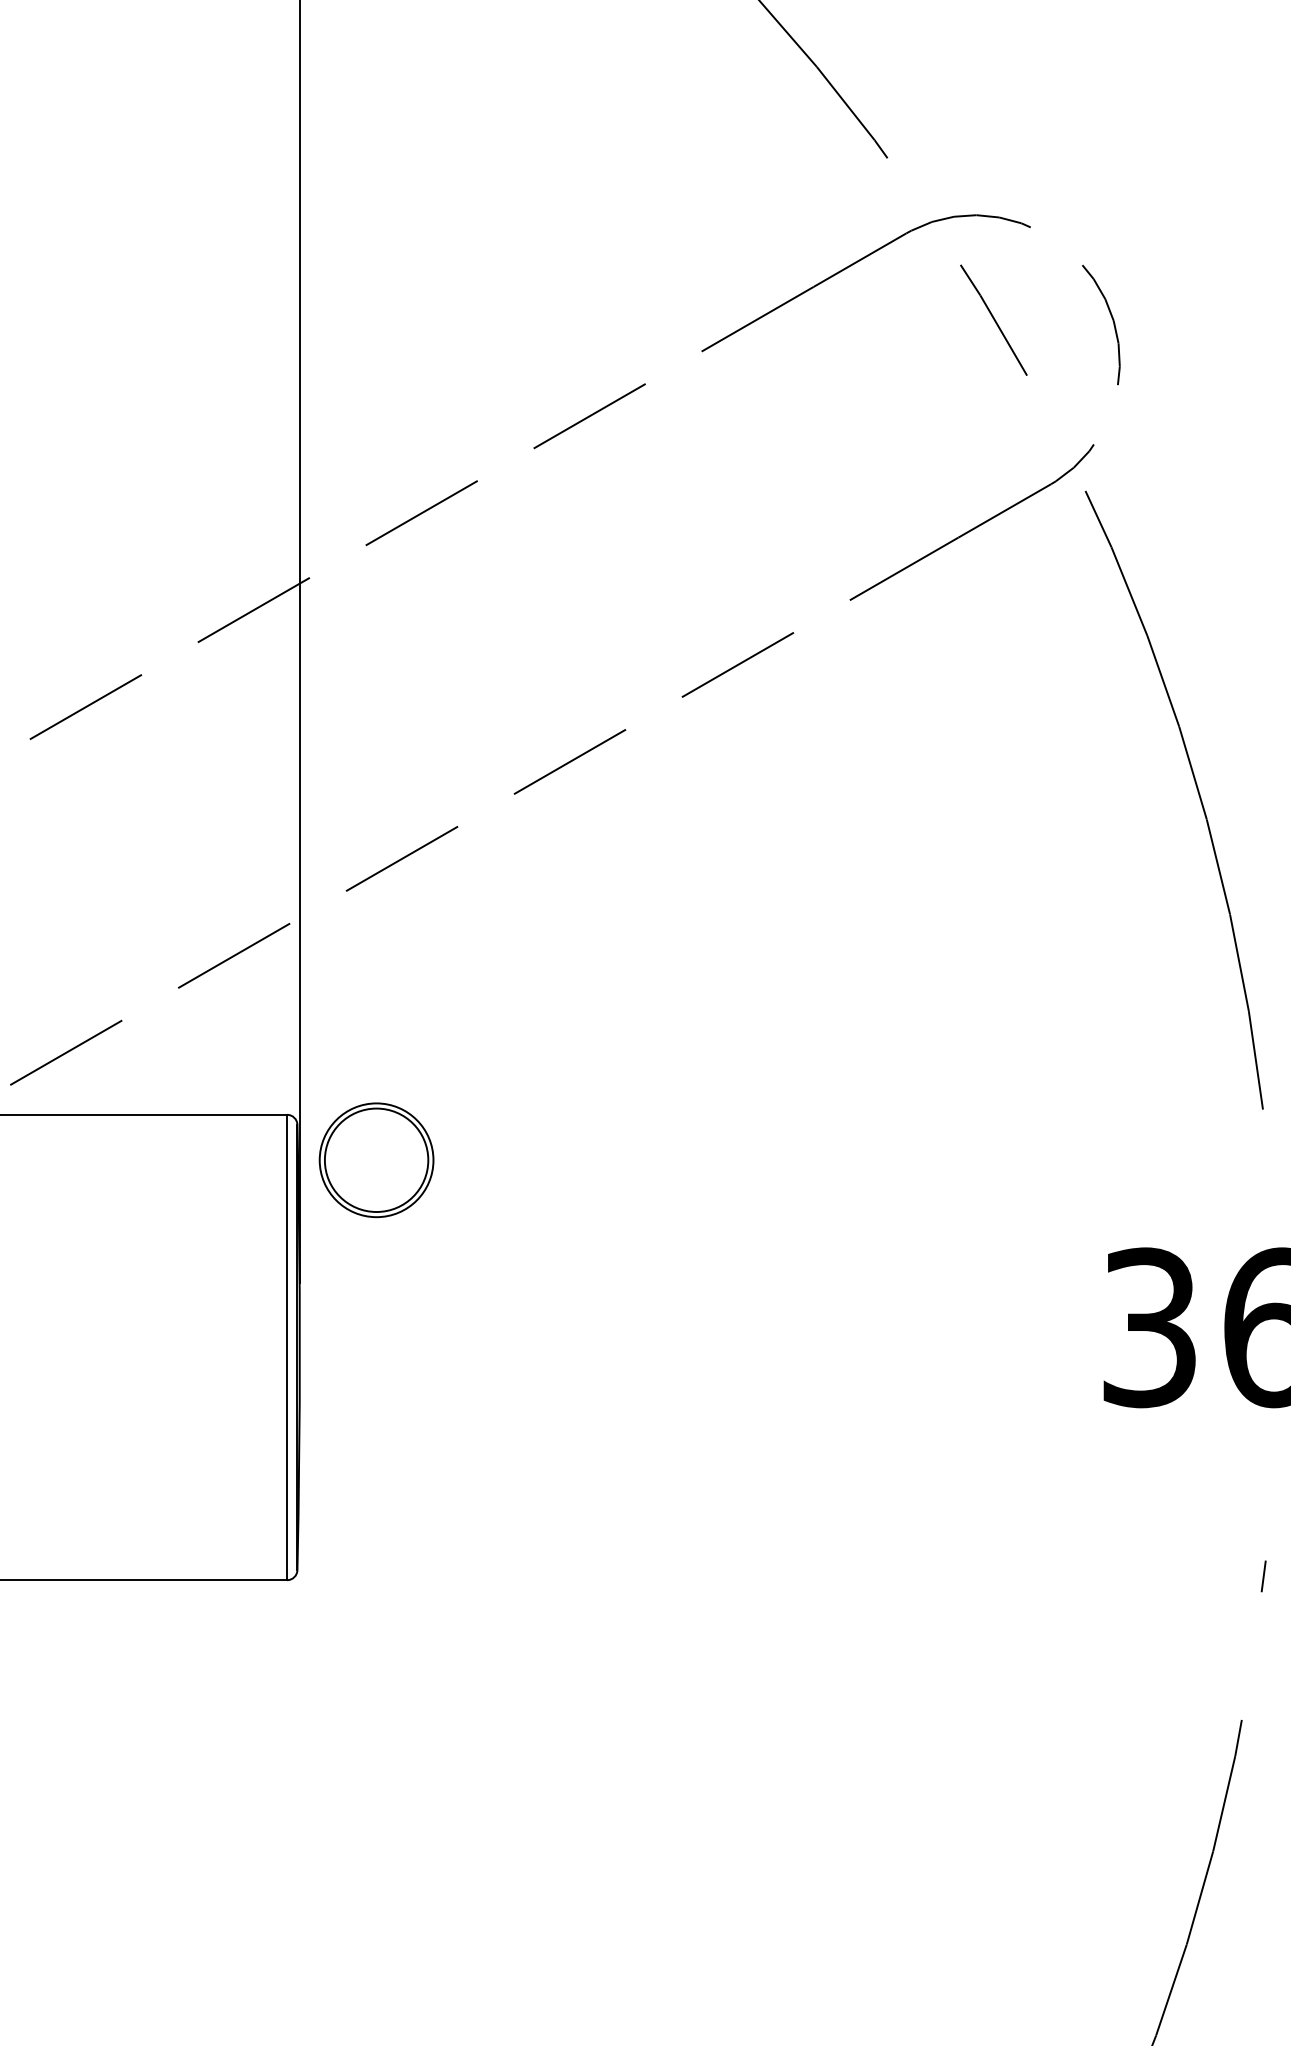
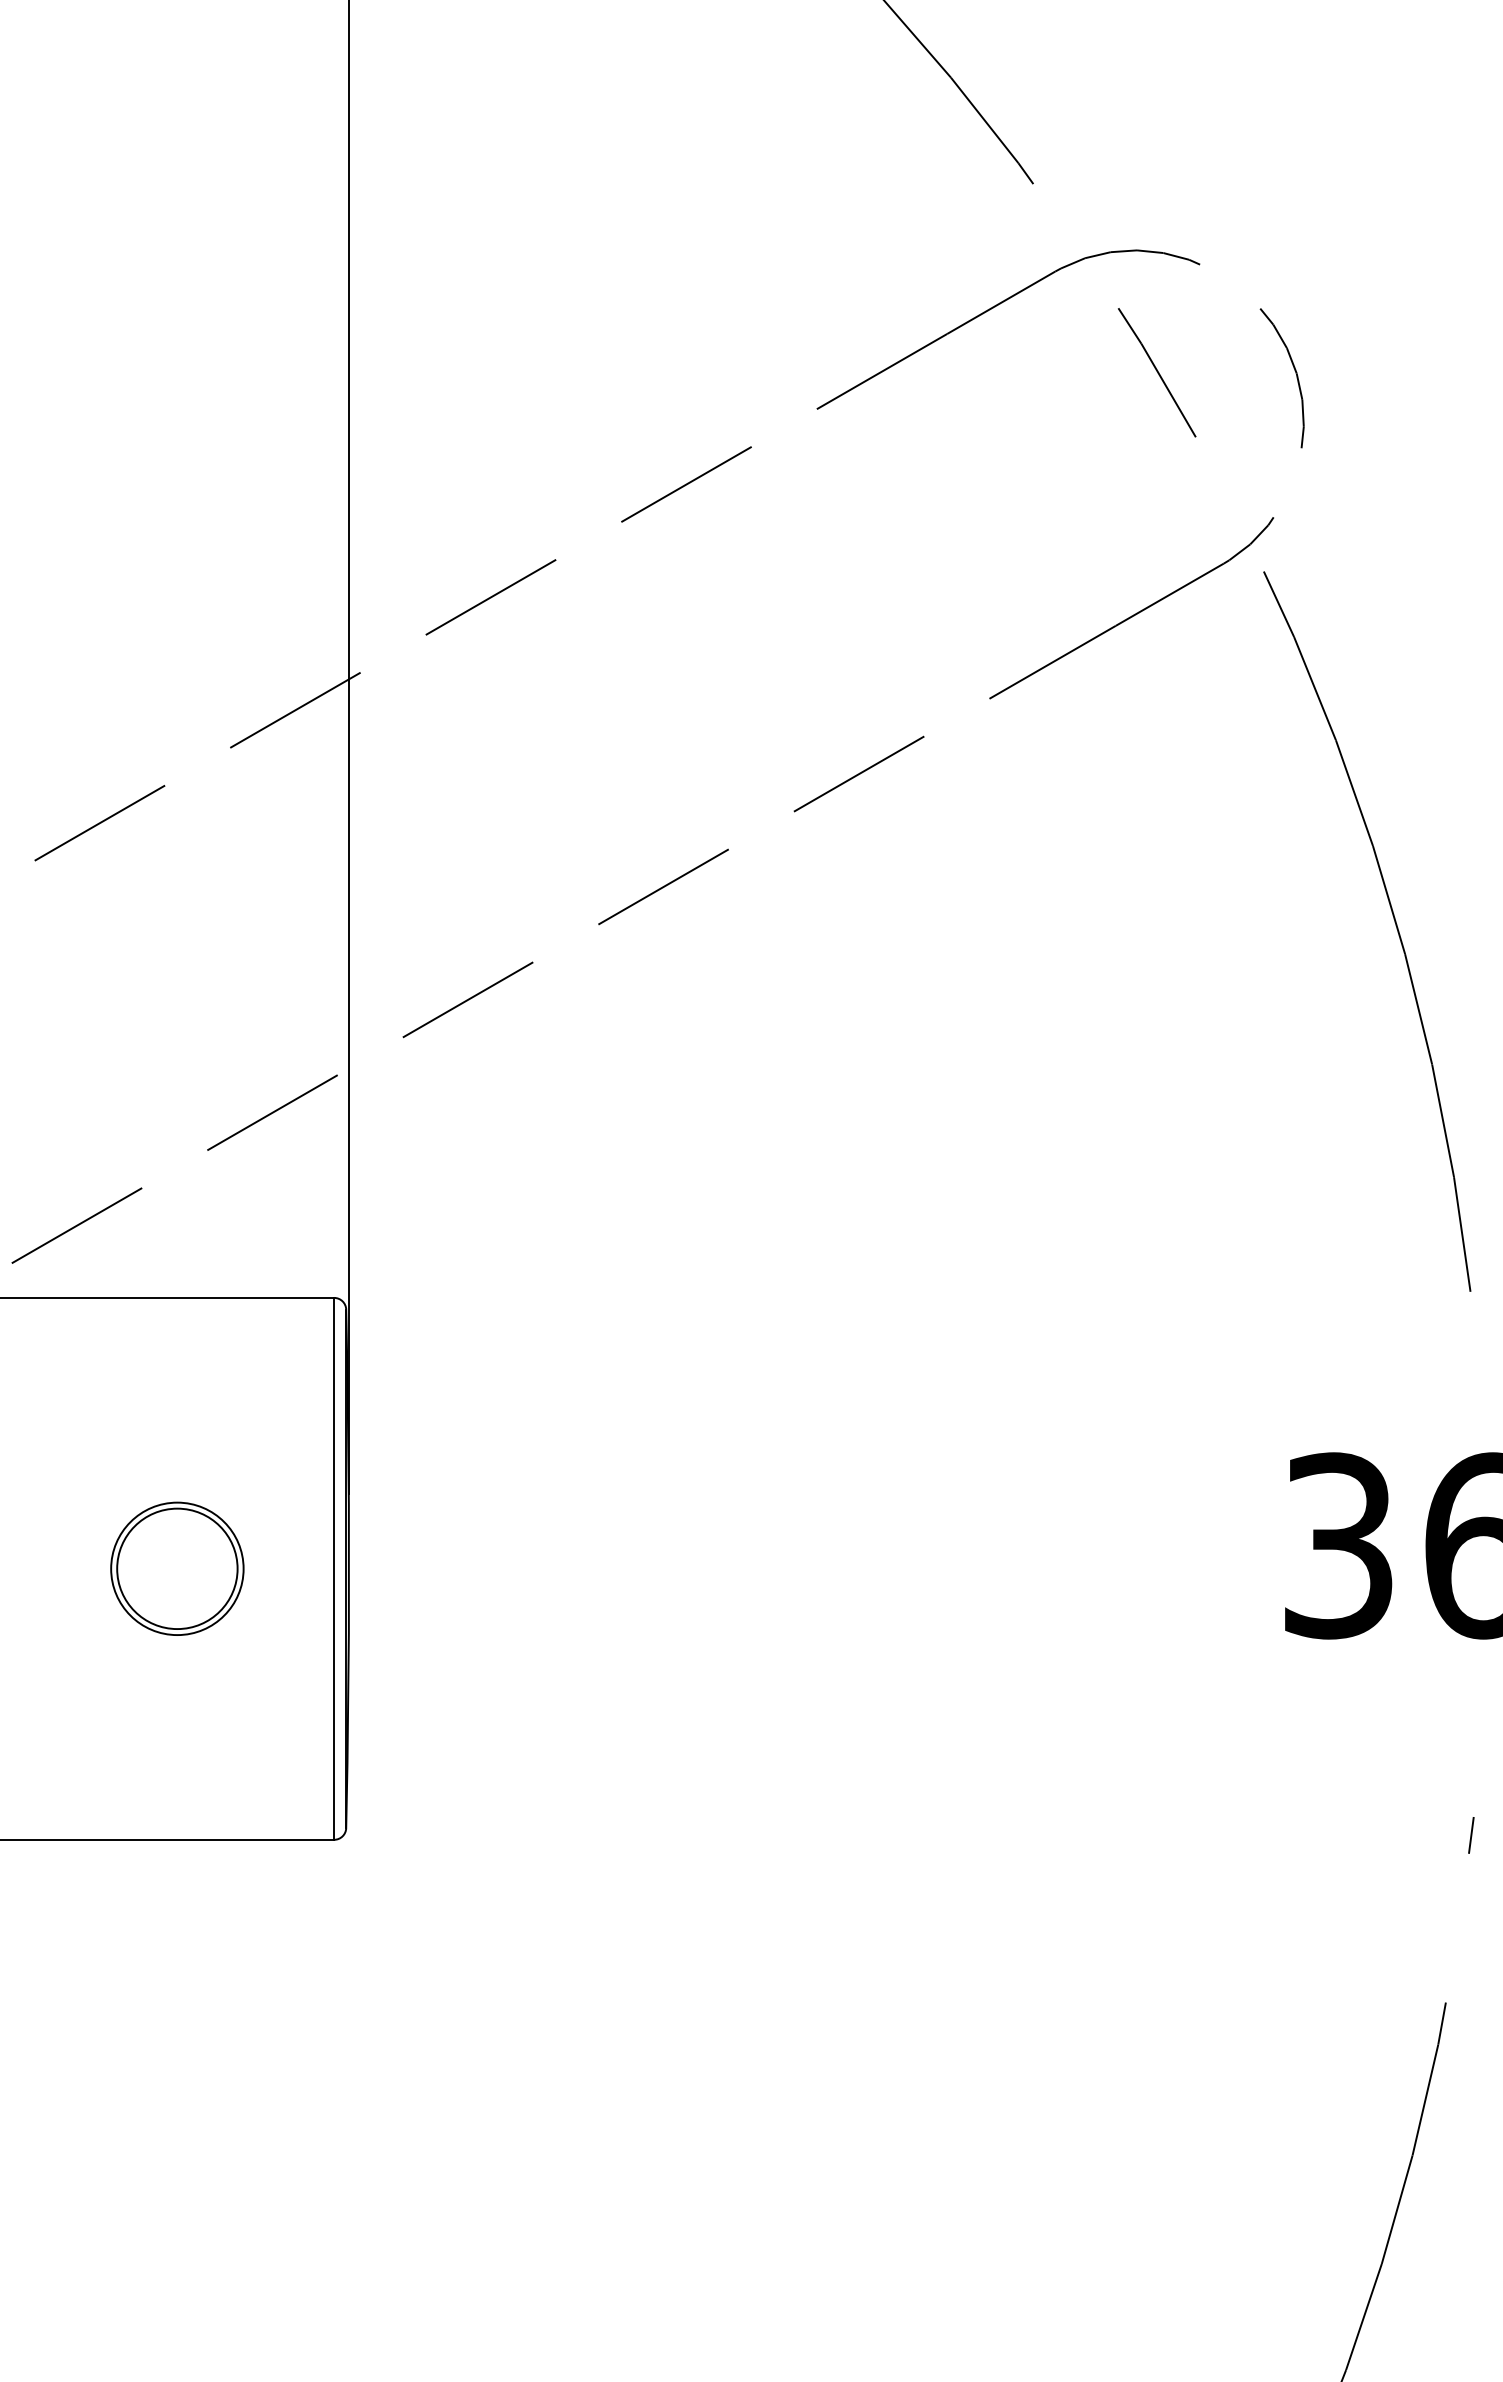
part: (376, 1159) -> (177, 1568), moved

